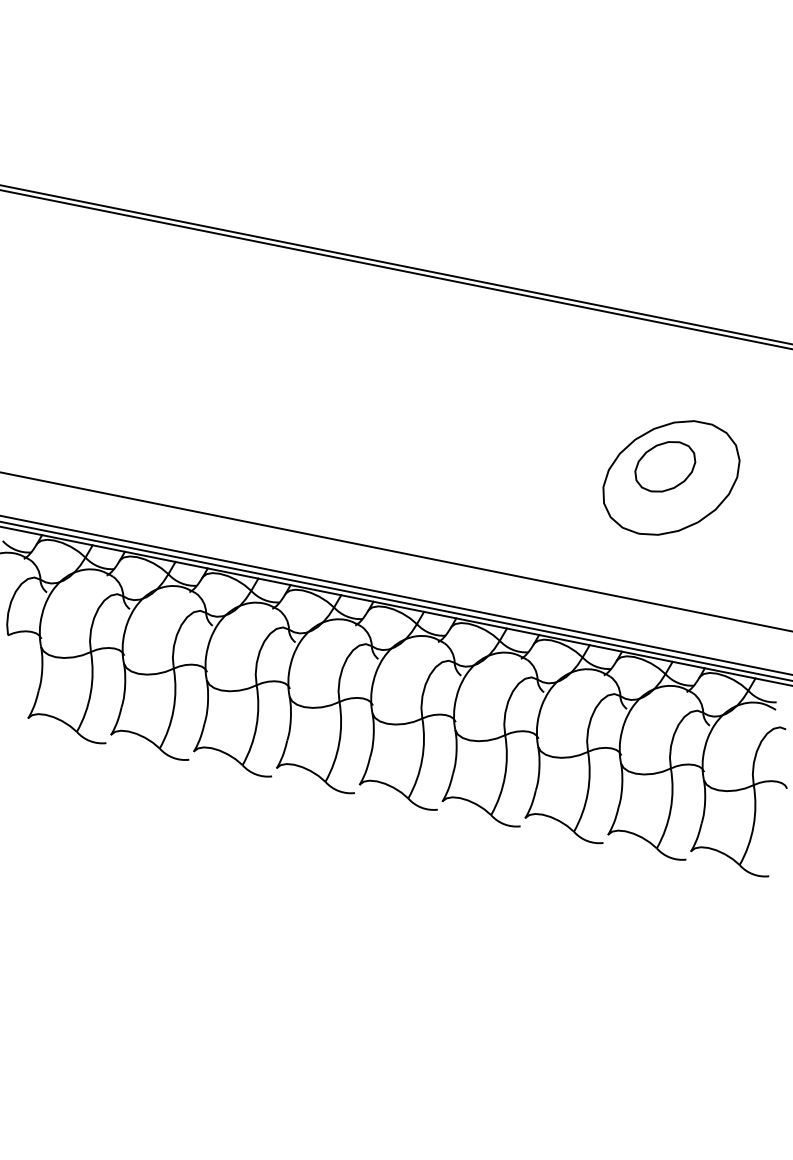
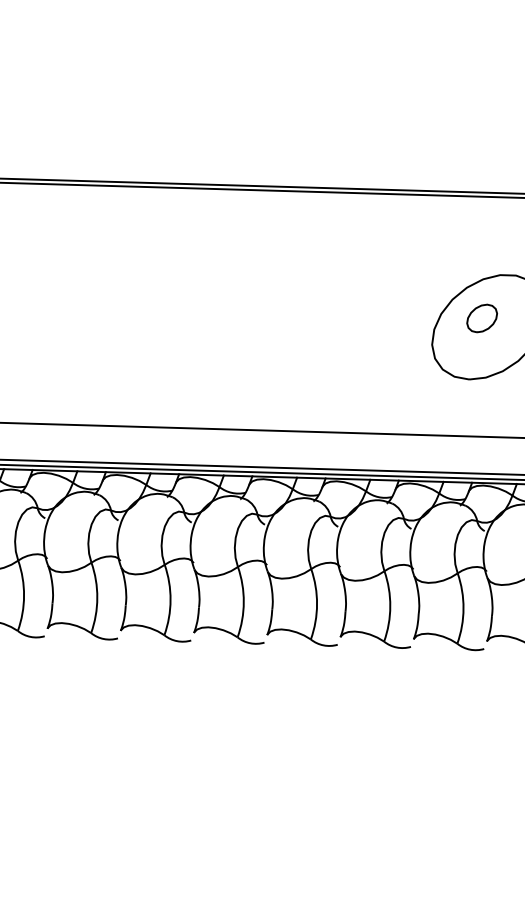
part: (665, 466) -> (482, 318), size x0.6

